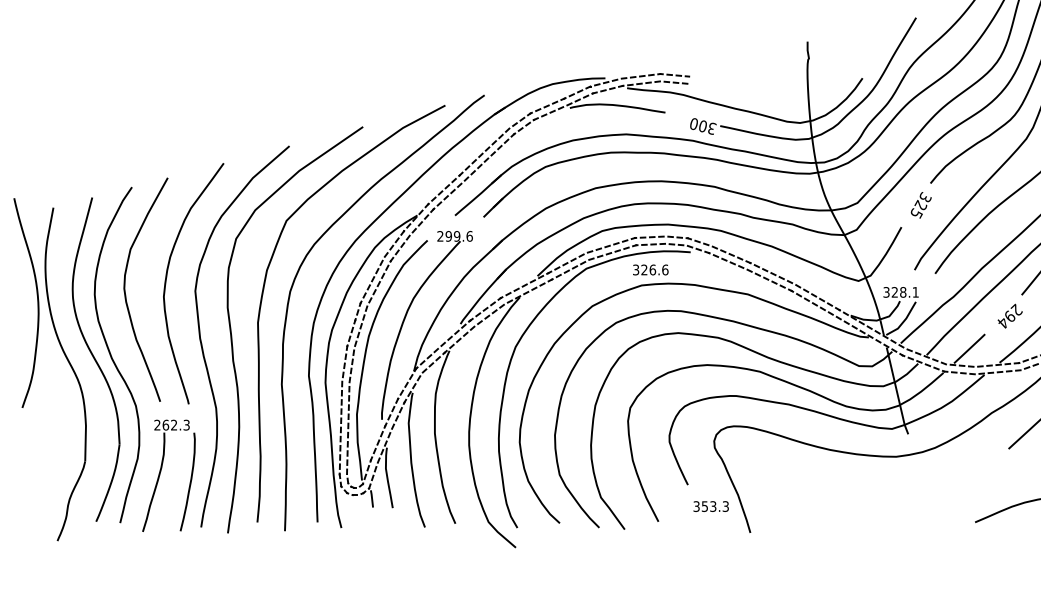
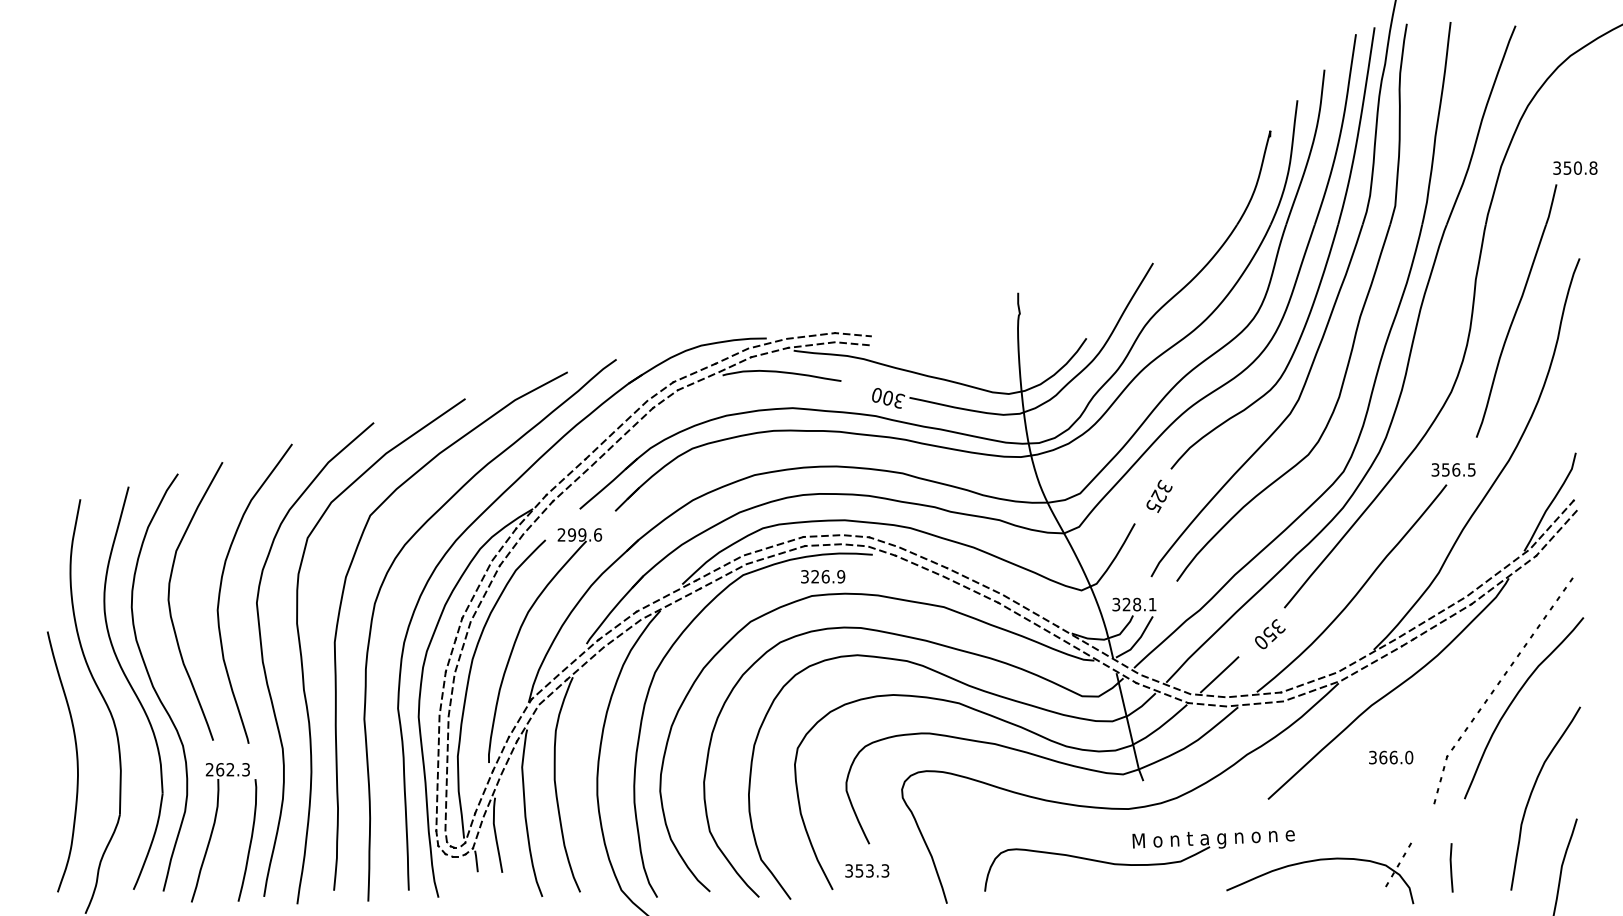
text: (665, 269) -> (841, 576), 326.6 -> 326.9
curve: (37, 302) -> (76, 761), moved
text: (1009, 315) -> (1269, 633), 294 -> 350
part: (905, 498) -> (1139, 860), added
text: (711, 506) -> (867, 870), moved

